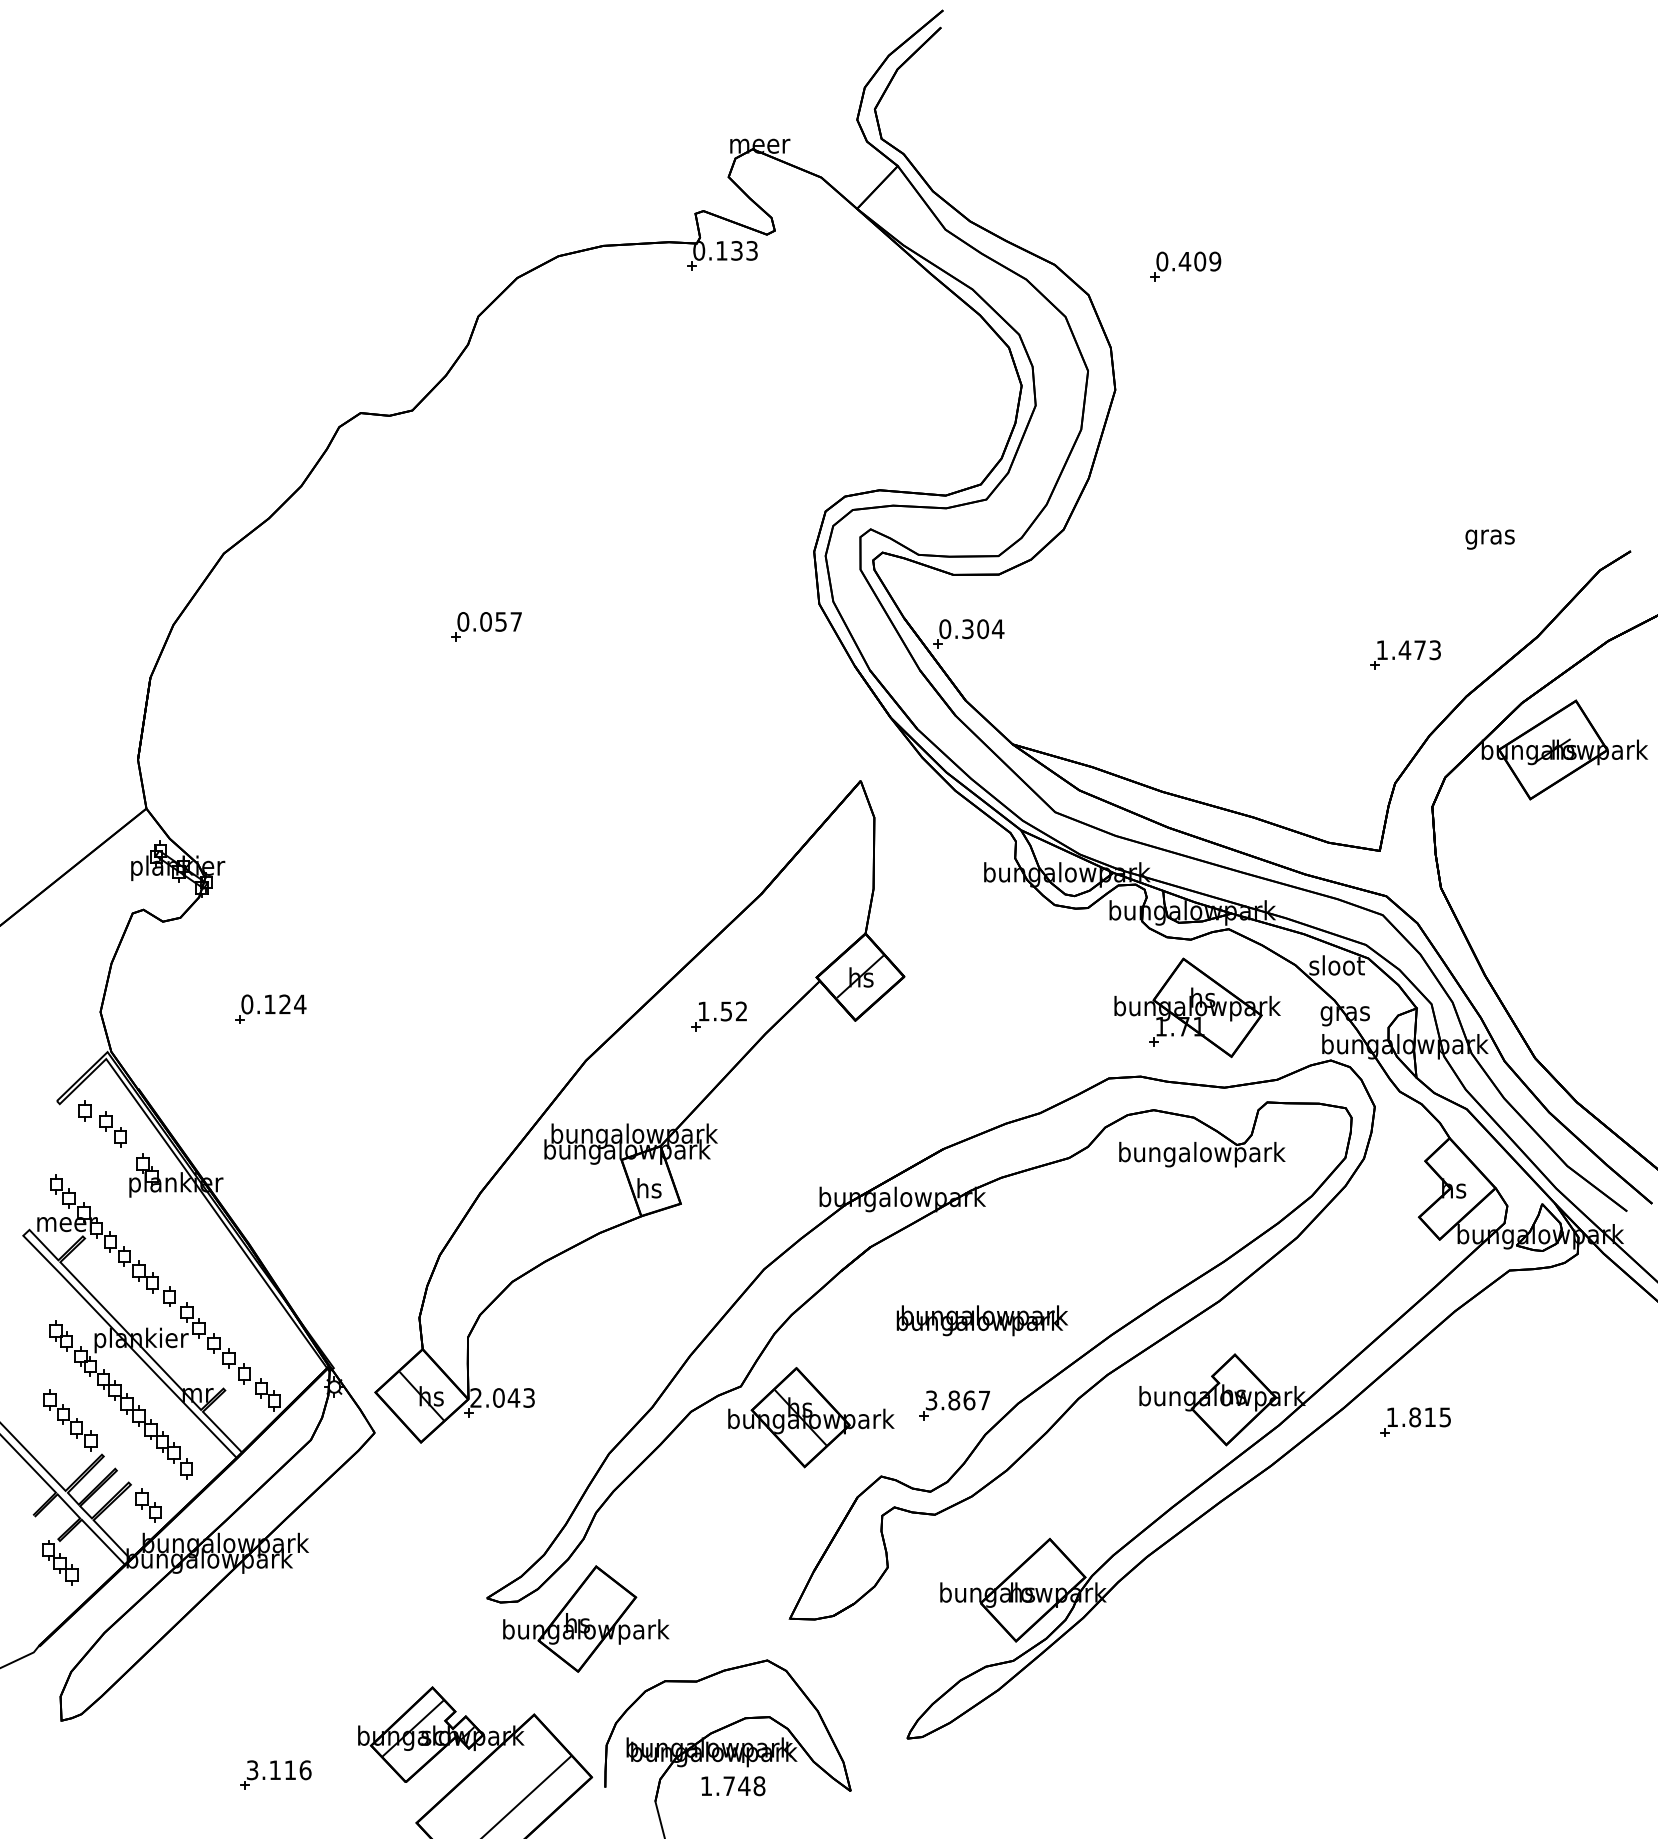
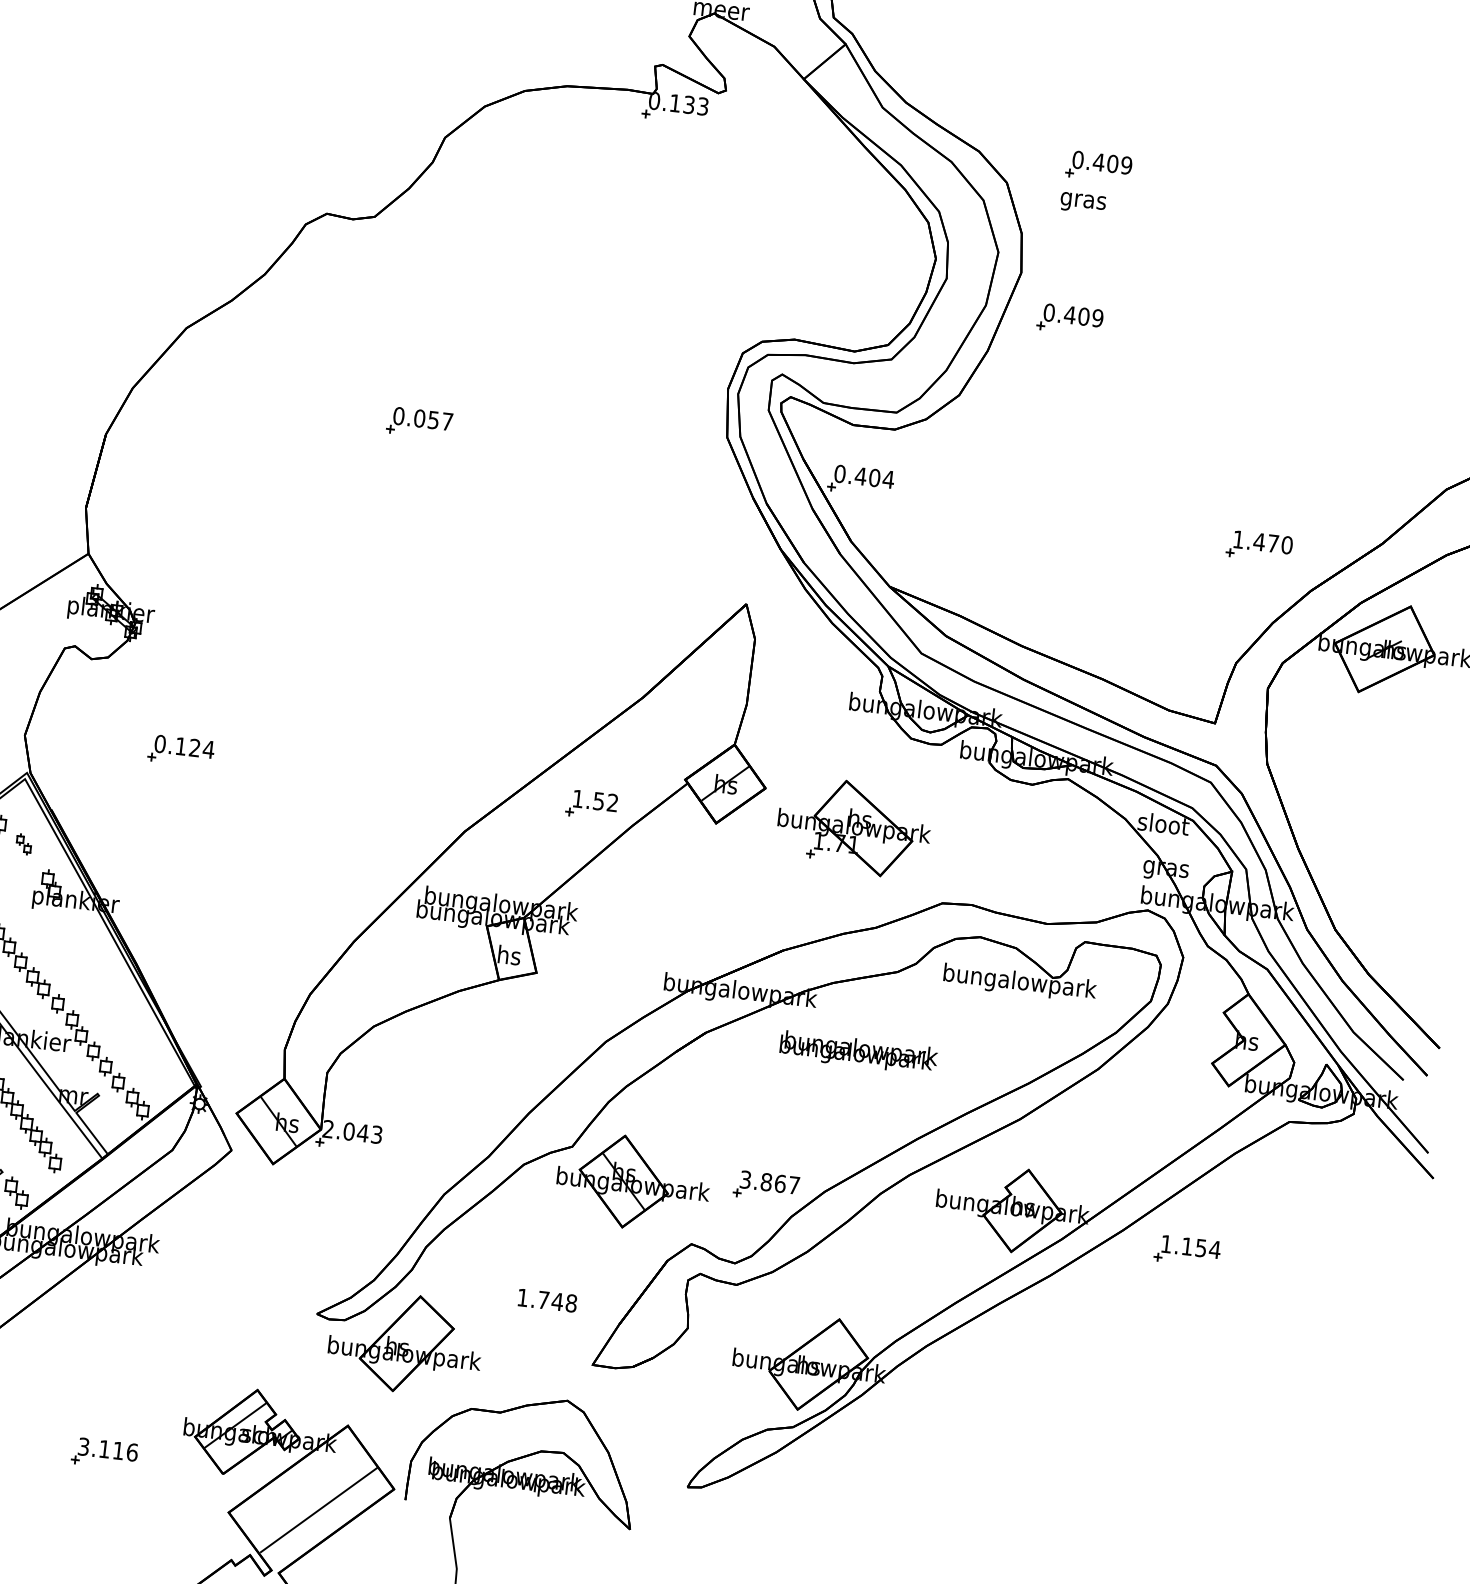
part: (1173, 434) -> (1070, 319), added
text: (1489, 539) -> (1082, 203), moved
text: (967, 629) -> (860, 476), 0.304 -> 0.404
text: (1435, 650) -> (1287, 545), 1.473 -> 1.470
part: (1197, 1007) -> (854, 827), moved
part: (112, 1129) -> (23, 844), size x0.6
text: (982, 1320) -> (858, 1052), moved
text: (1430, 1417) -> (1201, 1248), 1.815 -> 1.154
text: (733, 1786) -> (547, 1300), moved

